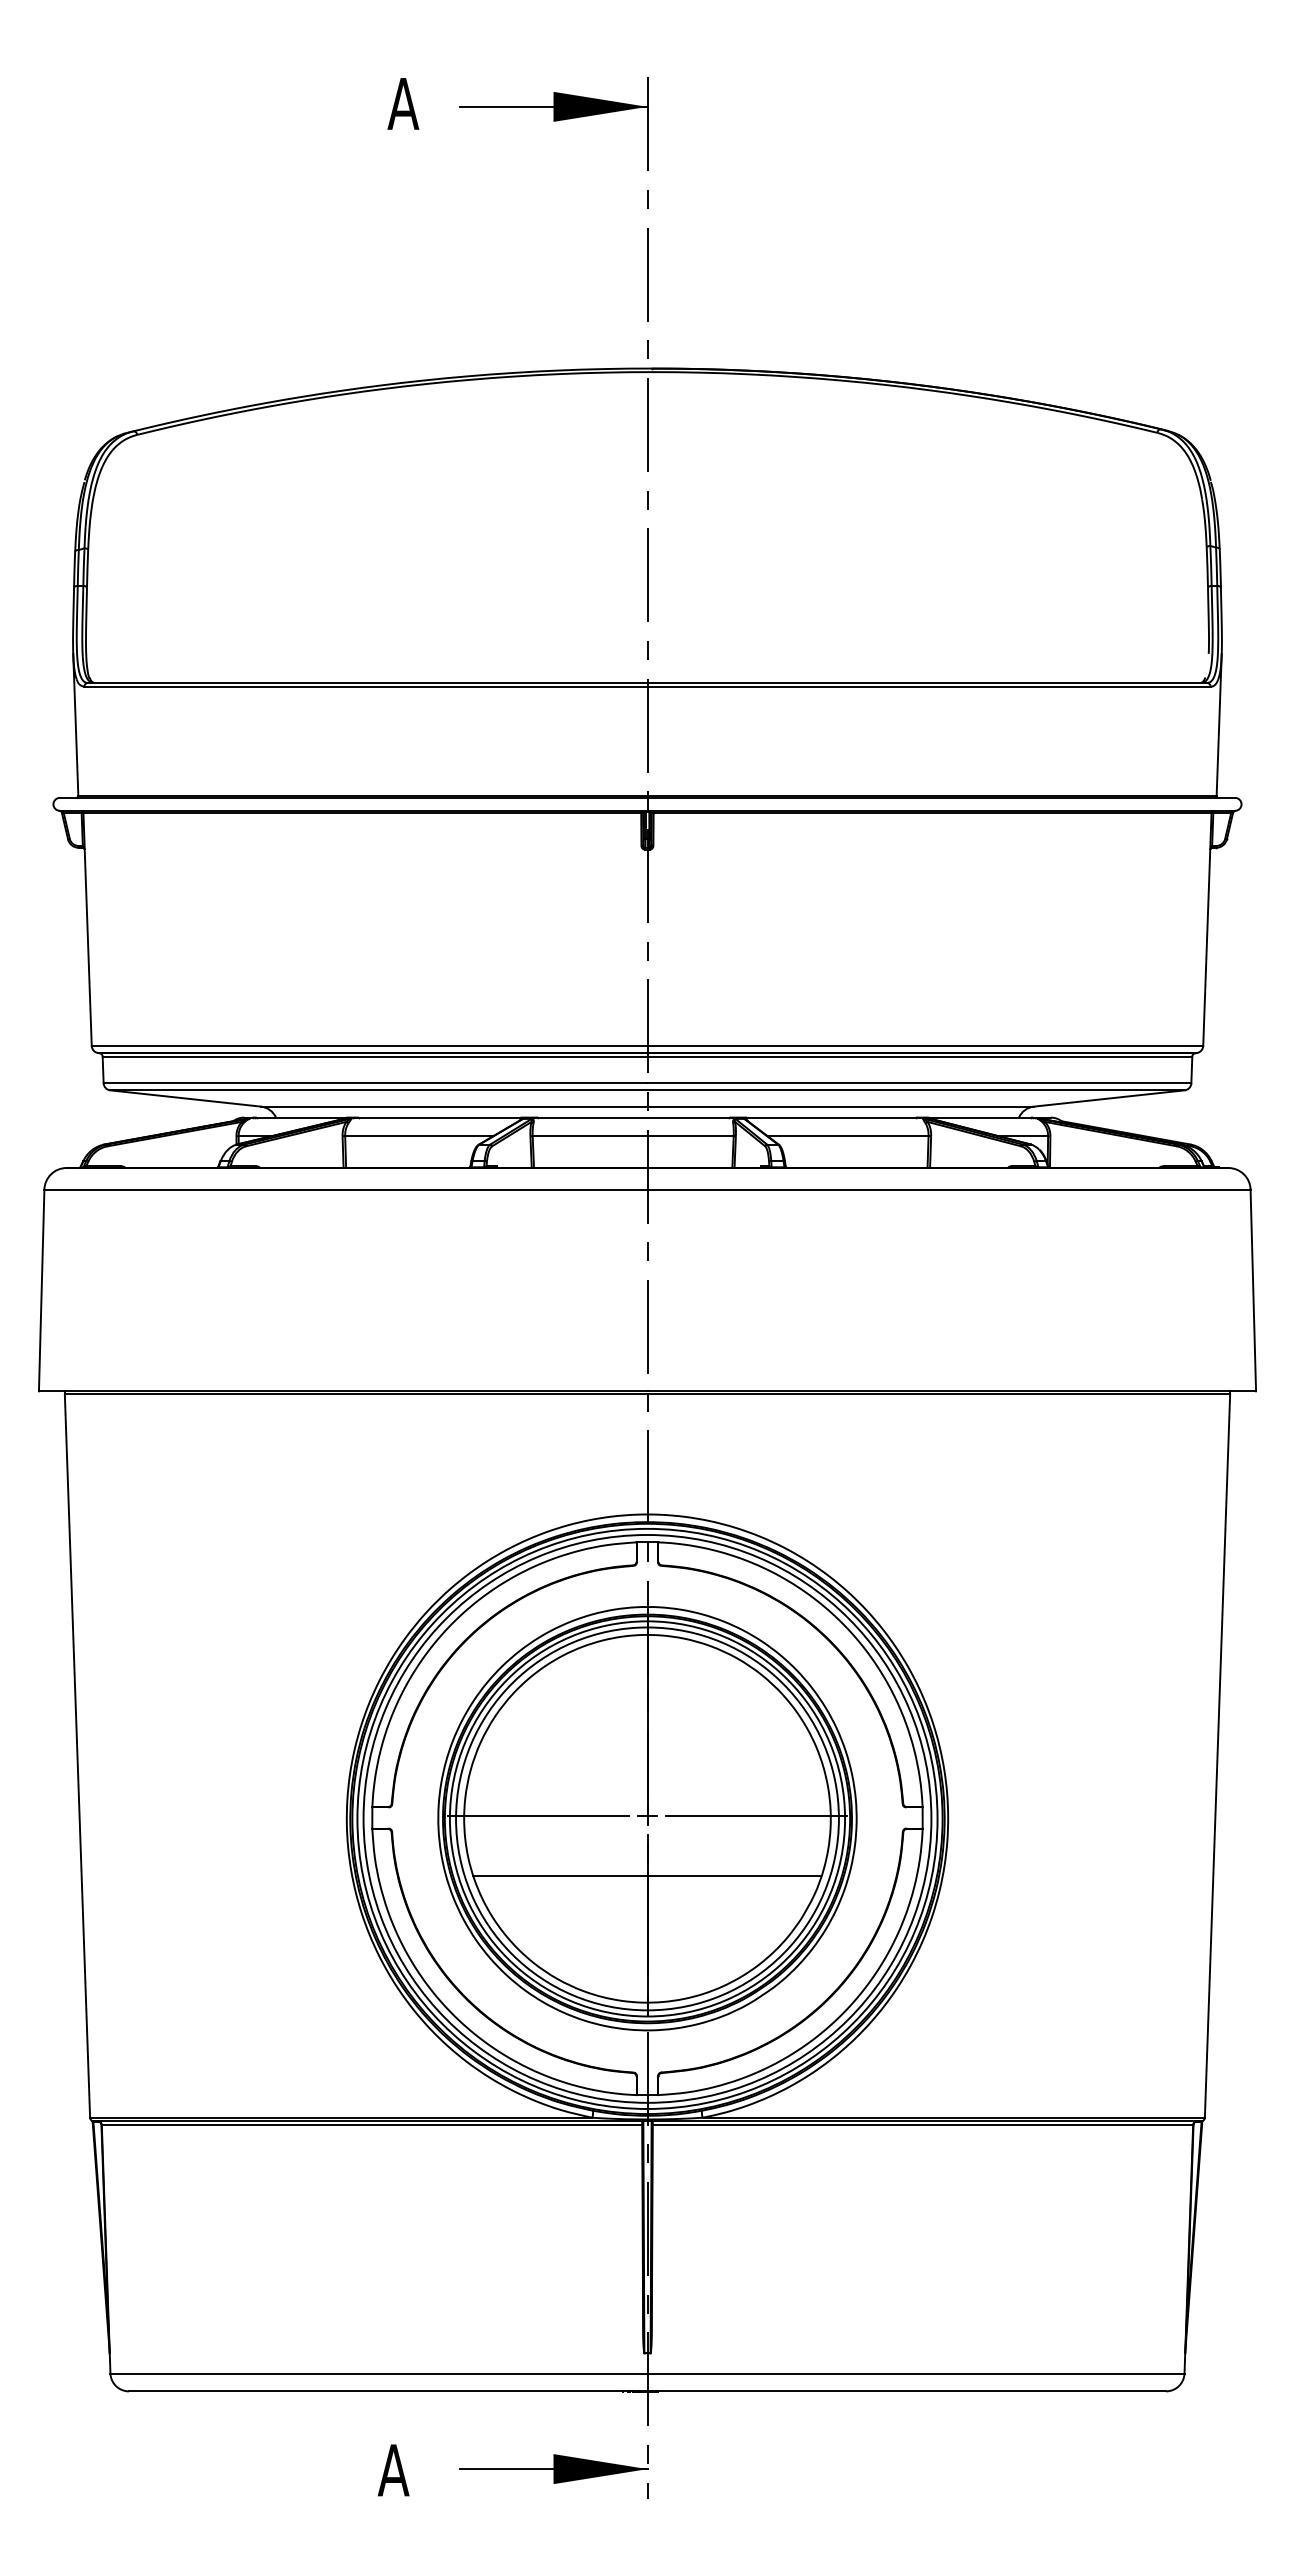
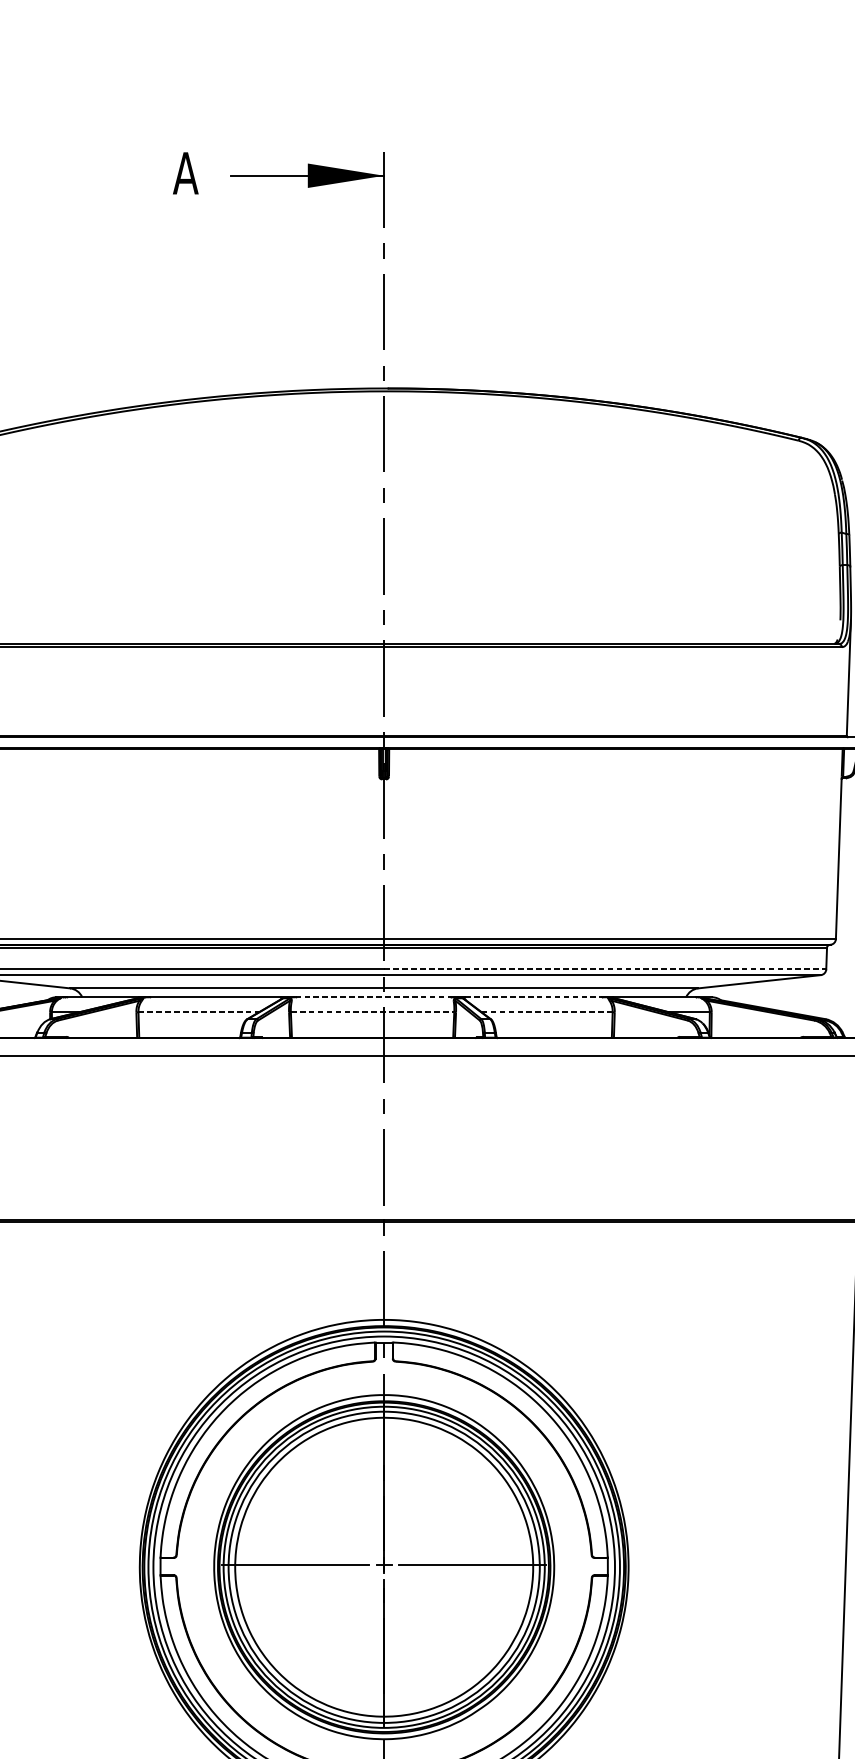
line: (919, 1083) -> (605, 969), solid -> dashed
line: (634, 1117) -> (373, 997), solid -> dashed
line: (831, 1117) -> (533, 997), solid -> dashed
line: (419, 1136) -> (198, 1012), solid -> dashed
line: (633, 1136) -> (372, 1012), solid -> dashed
line: (848, 1136) -> (547, 1012), solid -> dashed
line: (647, 1875) -> (384, 1613), removed

